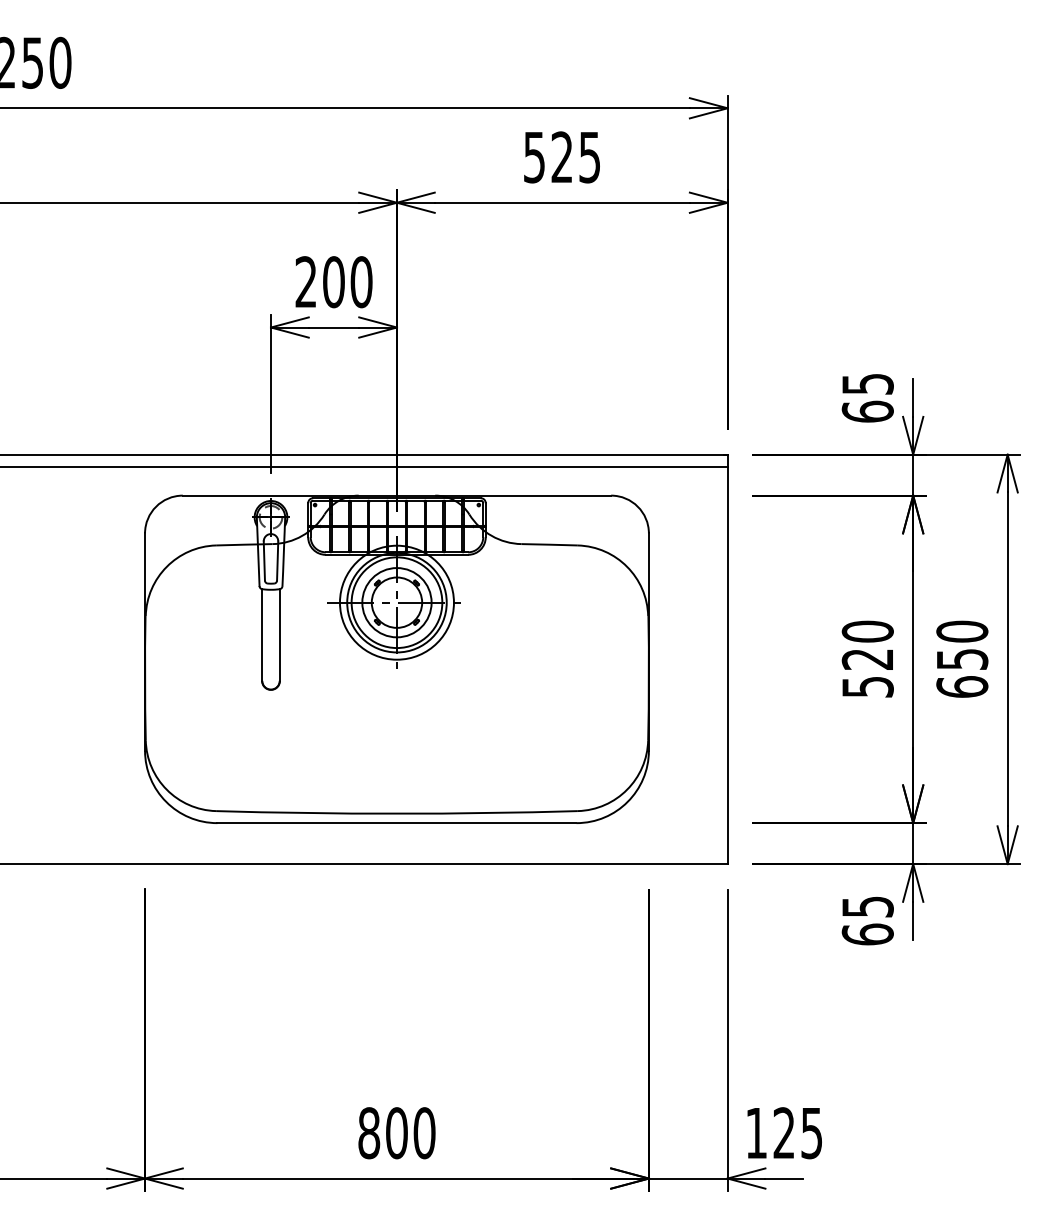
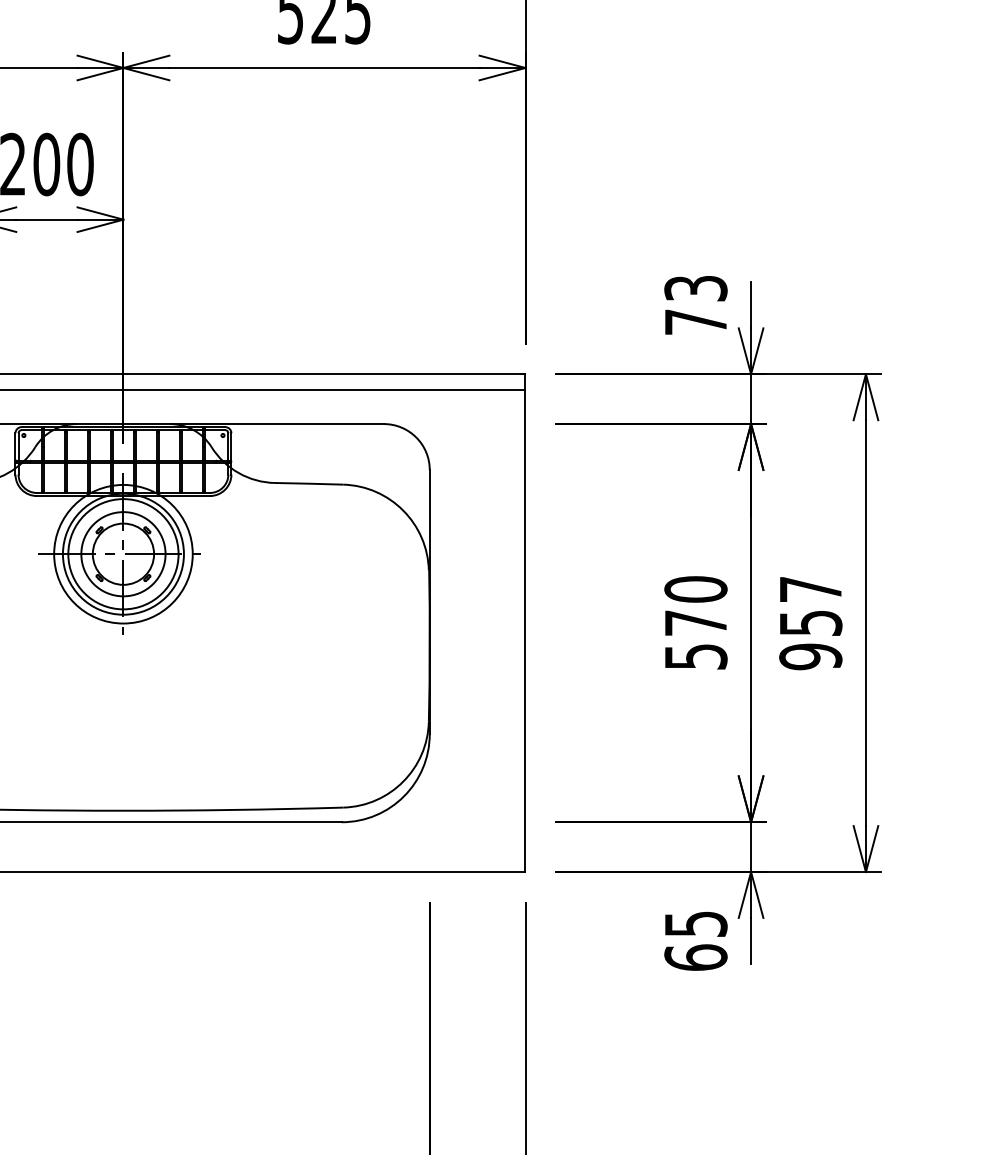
text: (867, 397) -> (695, 304), 65 -> 73
text: (866, 659) -> (694, 623), 520 -> 570
text: (962, 659) -> (811, 623), 650 -> 957

